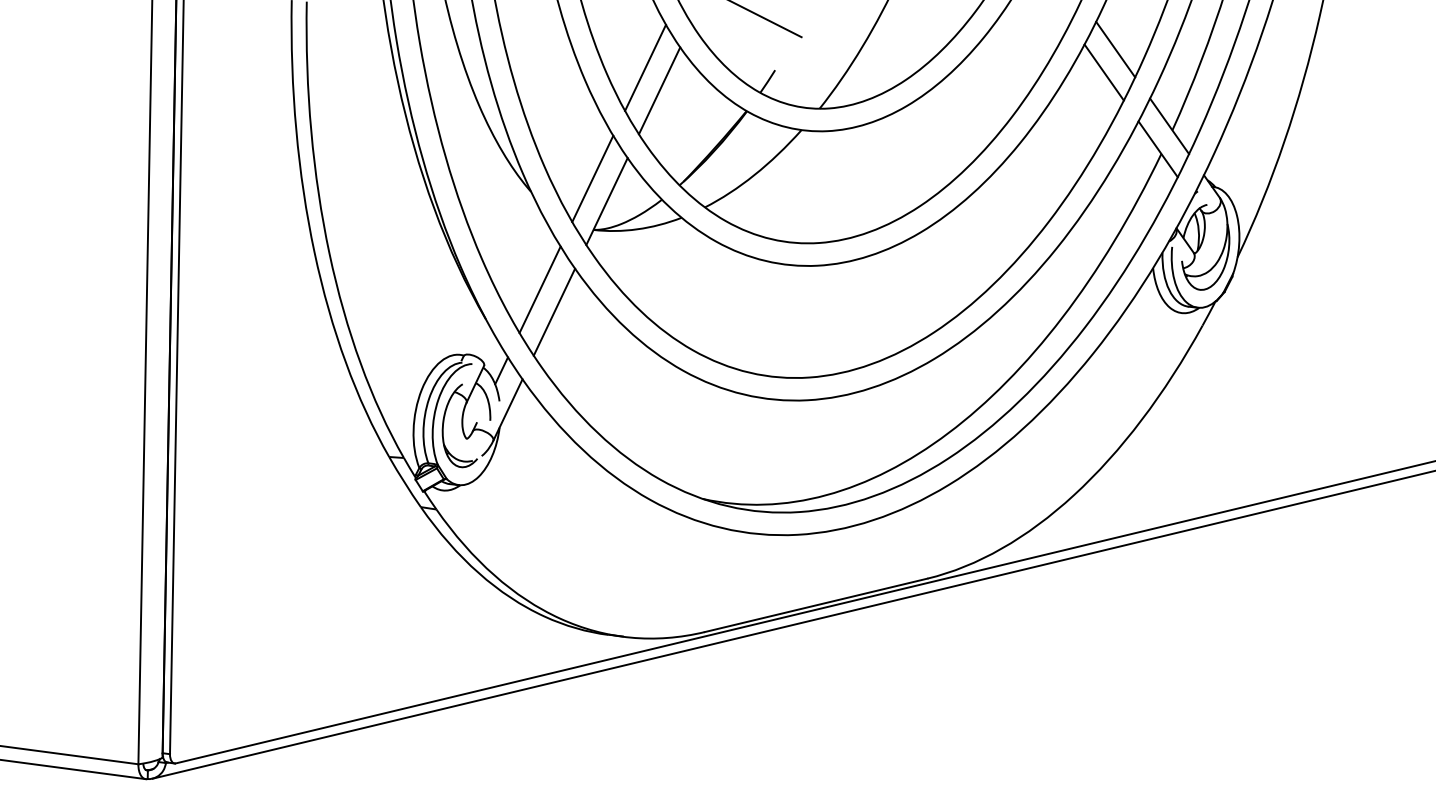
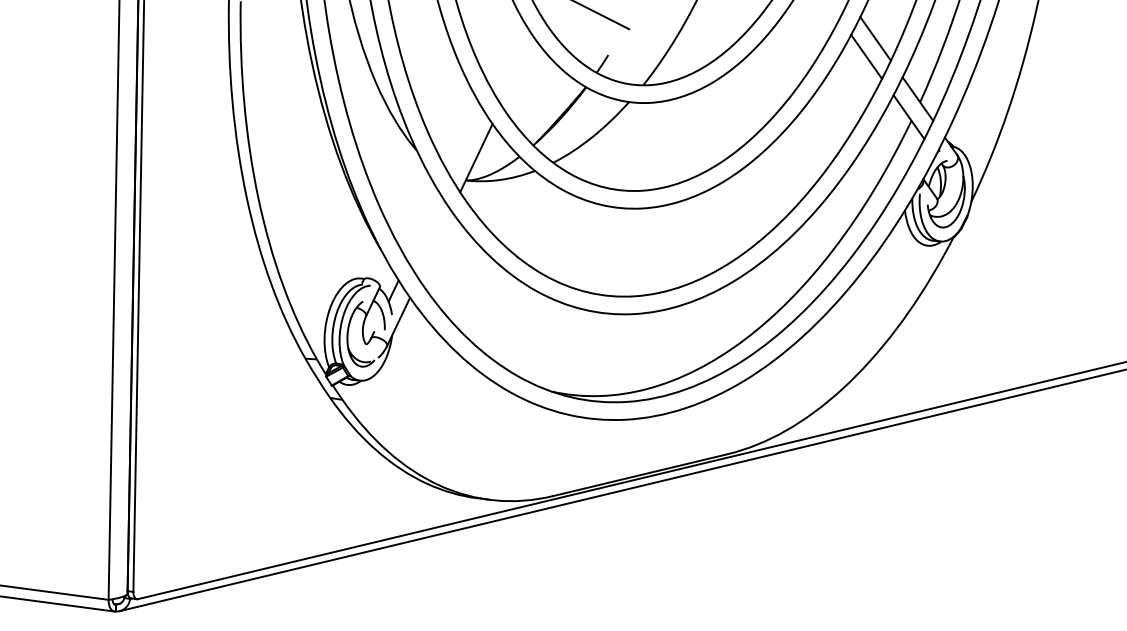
line: (645, 68) -> (506, 53), removed
line: (659, 91) -> (517, 71), removed
line: (593, 179) -> (465, 140), removed
line: (539, 289) -> (423, 227), removed
line: (553, 311) -> (434, 244), removed

